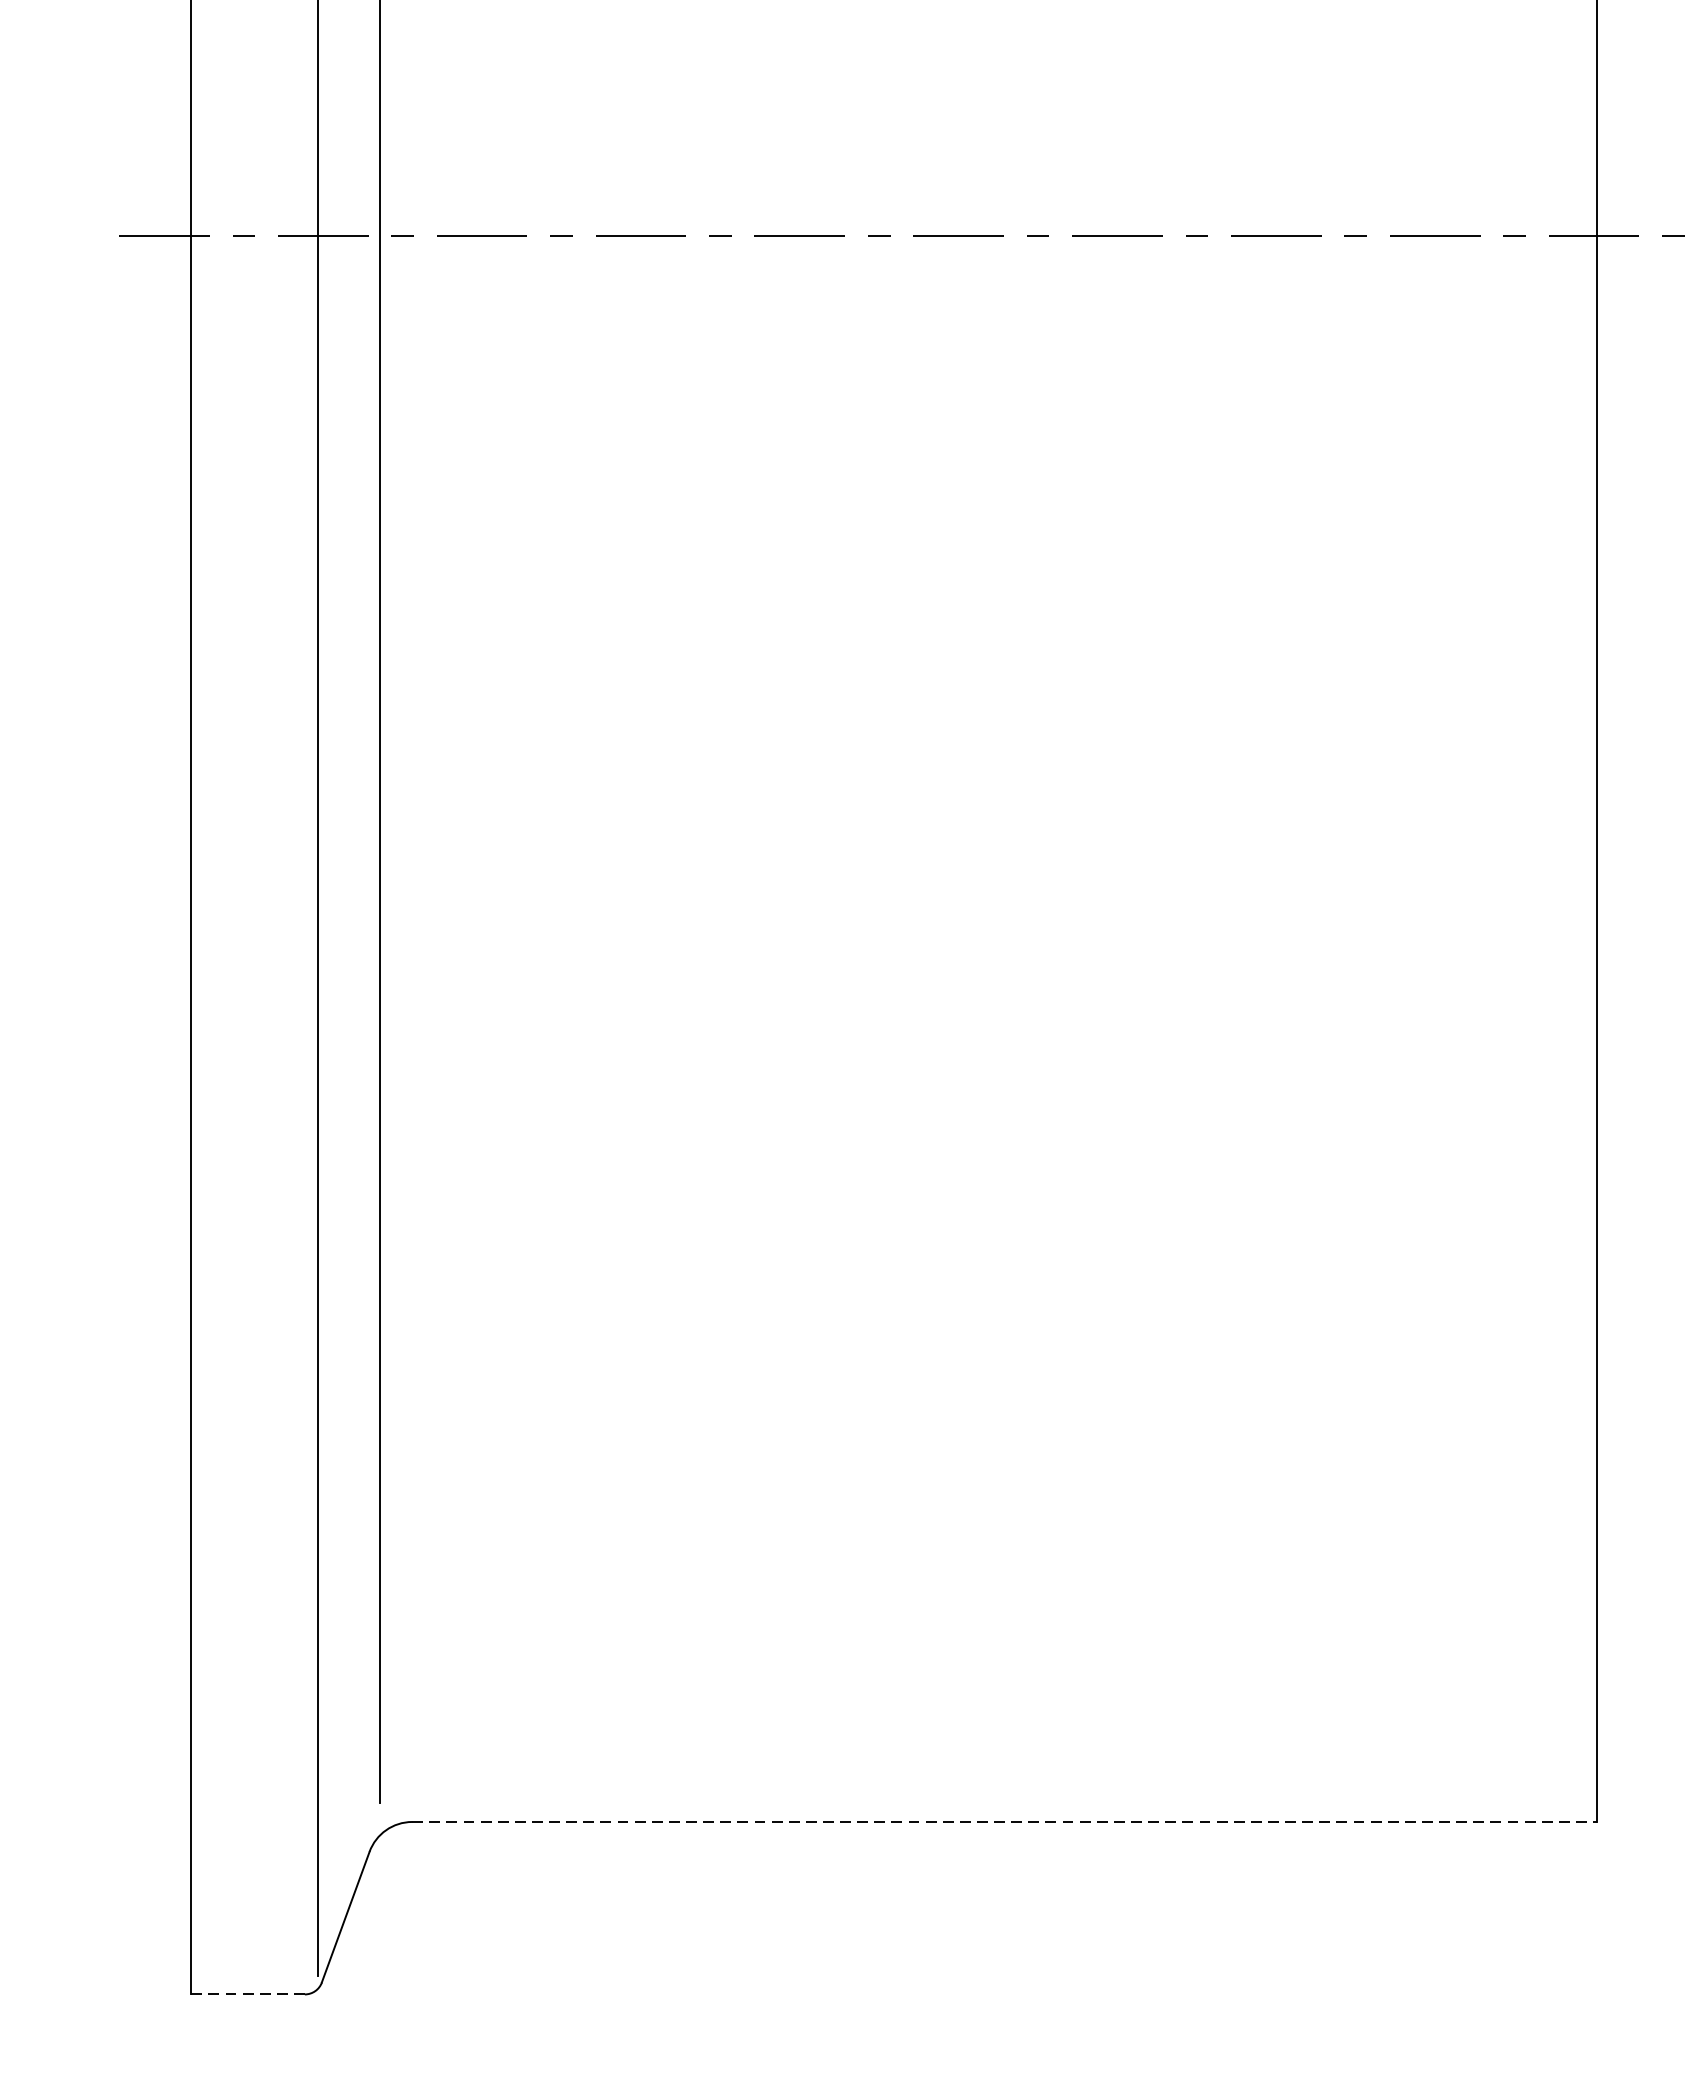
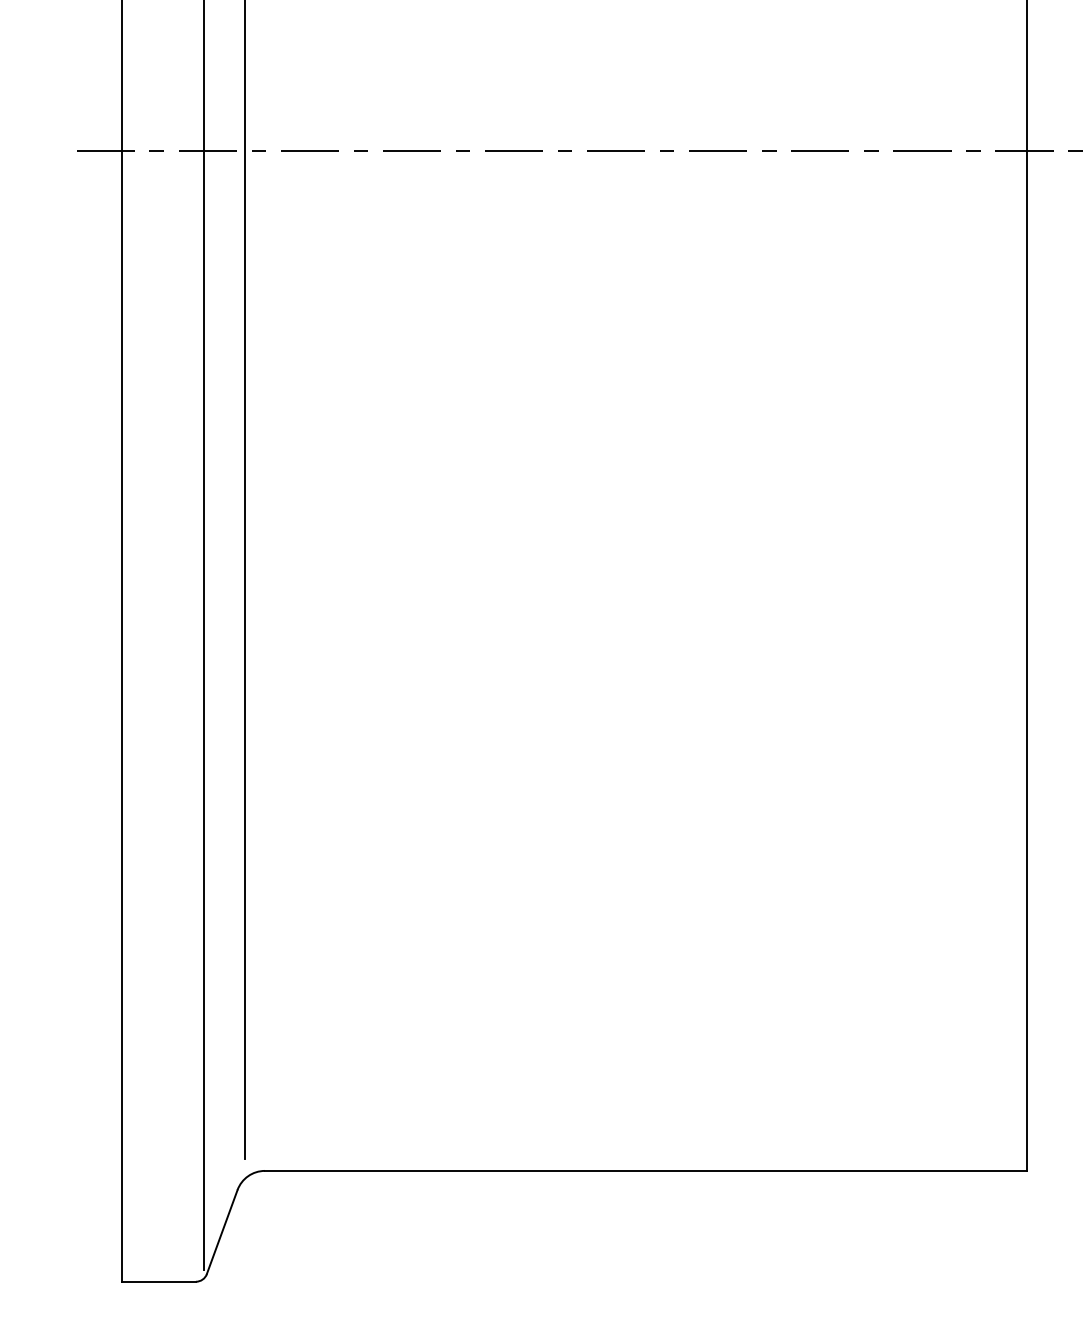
line: (1004, 1821) -> (645, 1170), dashed -> solid
line: (248, 1994) -> (159, 1281), dashed -> solid

